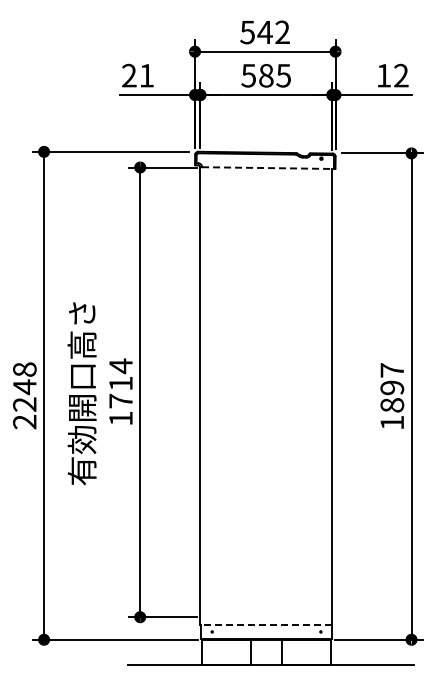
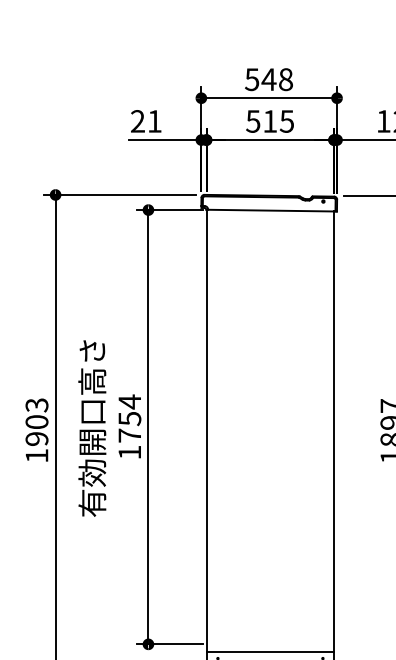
text: (282, 32) -> (285, 79), 542 -> 548
text: (266, 75) -> (270, 121), 585 -> 515
line: (268, 168) -> (272, 211), dashed -> solid
text: (120, 383) -> (129, 418), 1714 -> 1754
text: (24, 395) -> (36, 430), 2248 -> 1903
line: (265, 624) -> (269, 651), dashed -> solid

